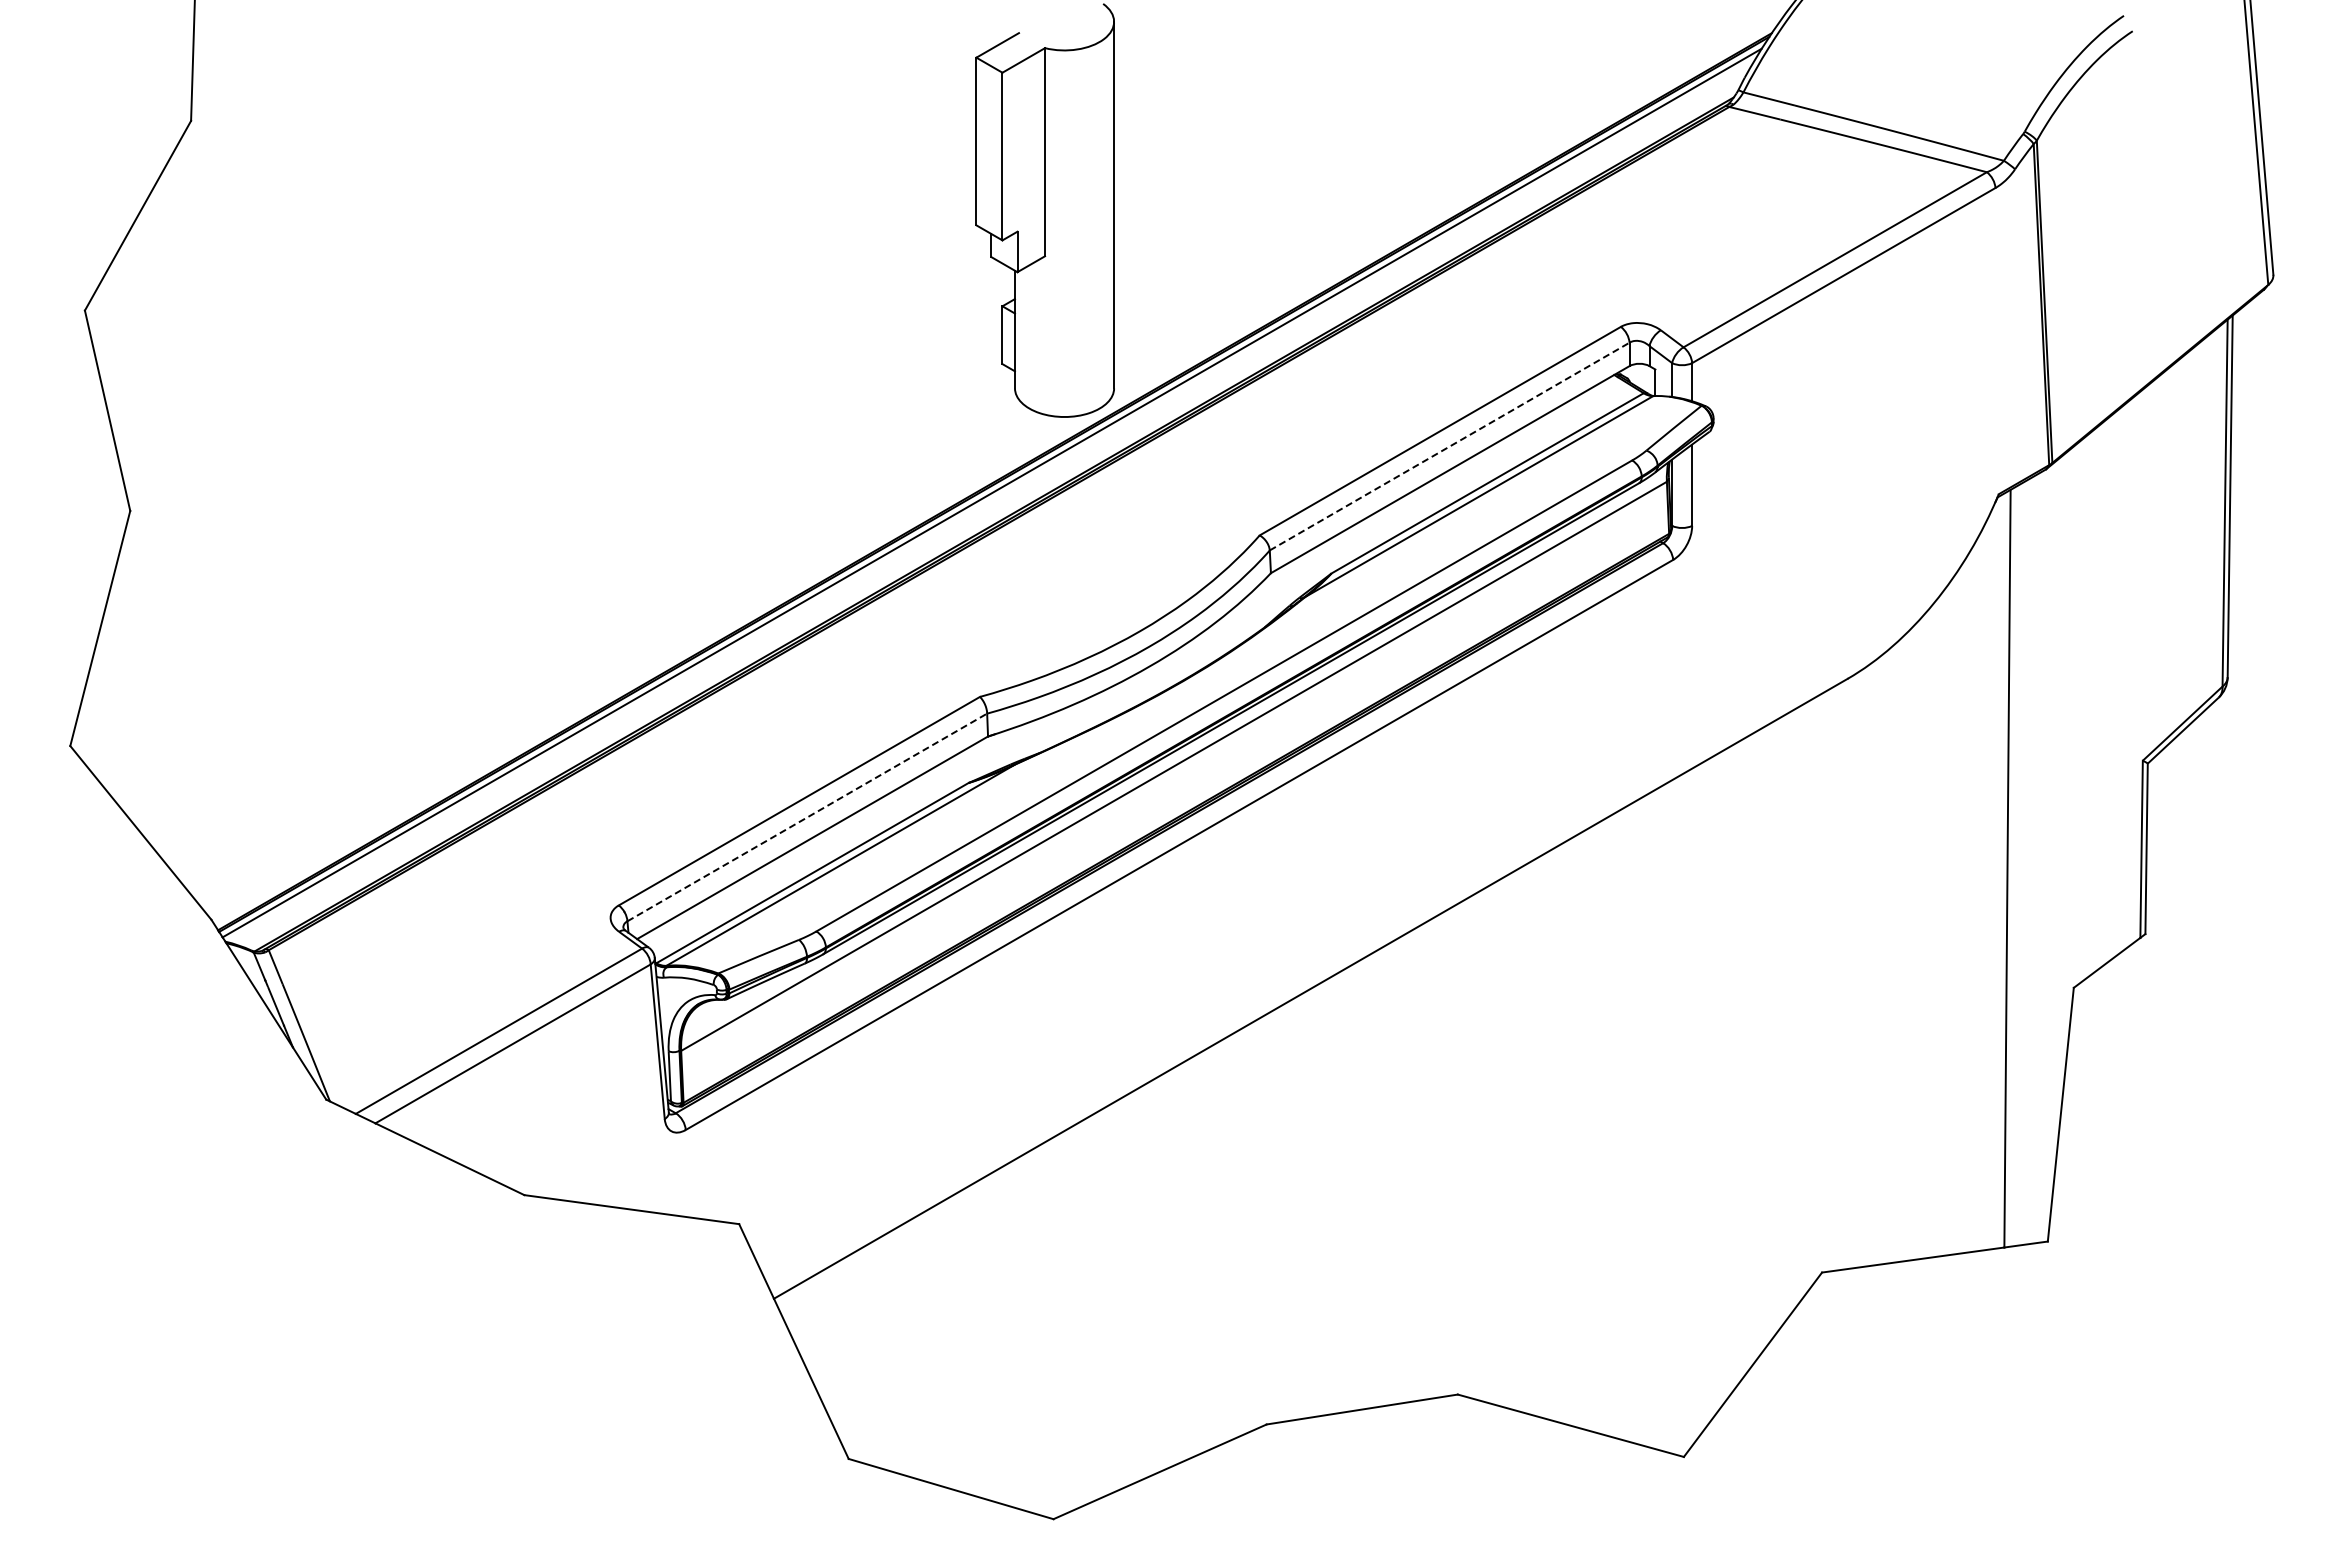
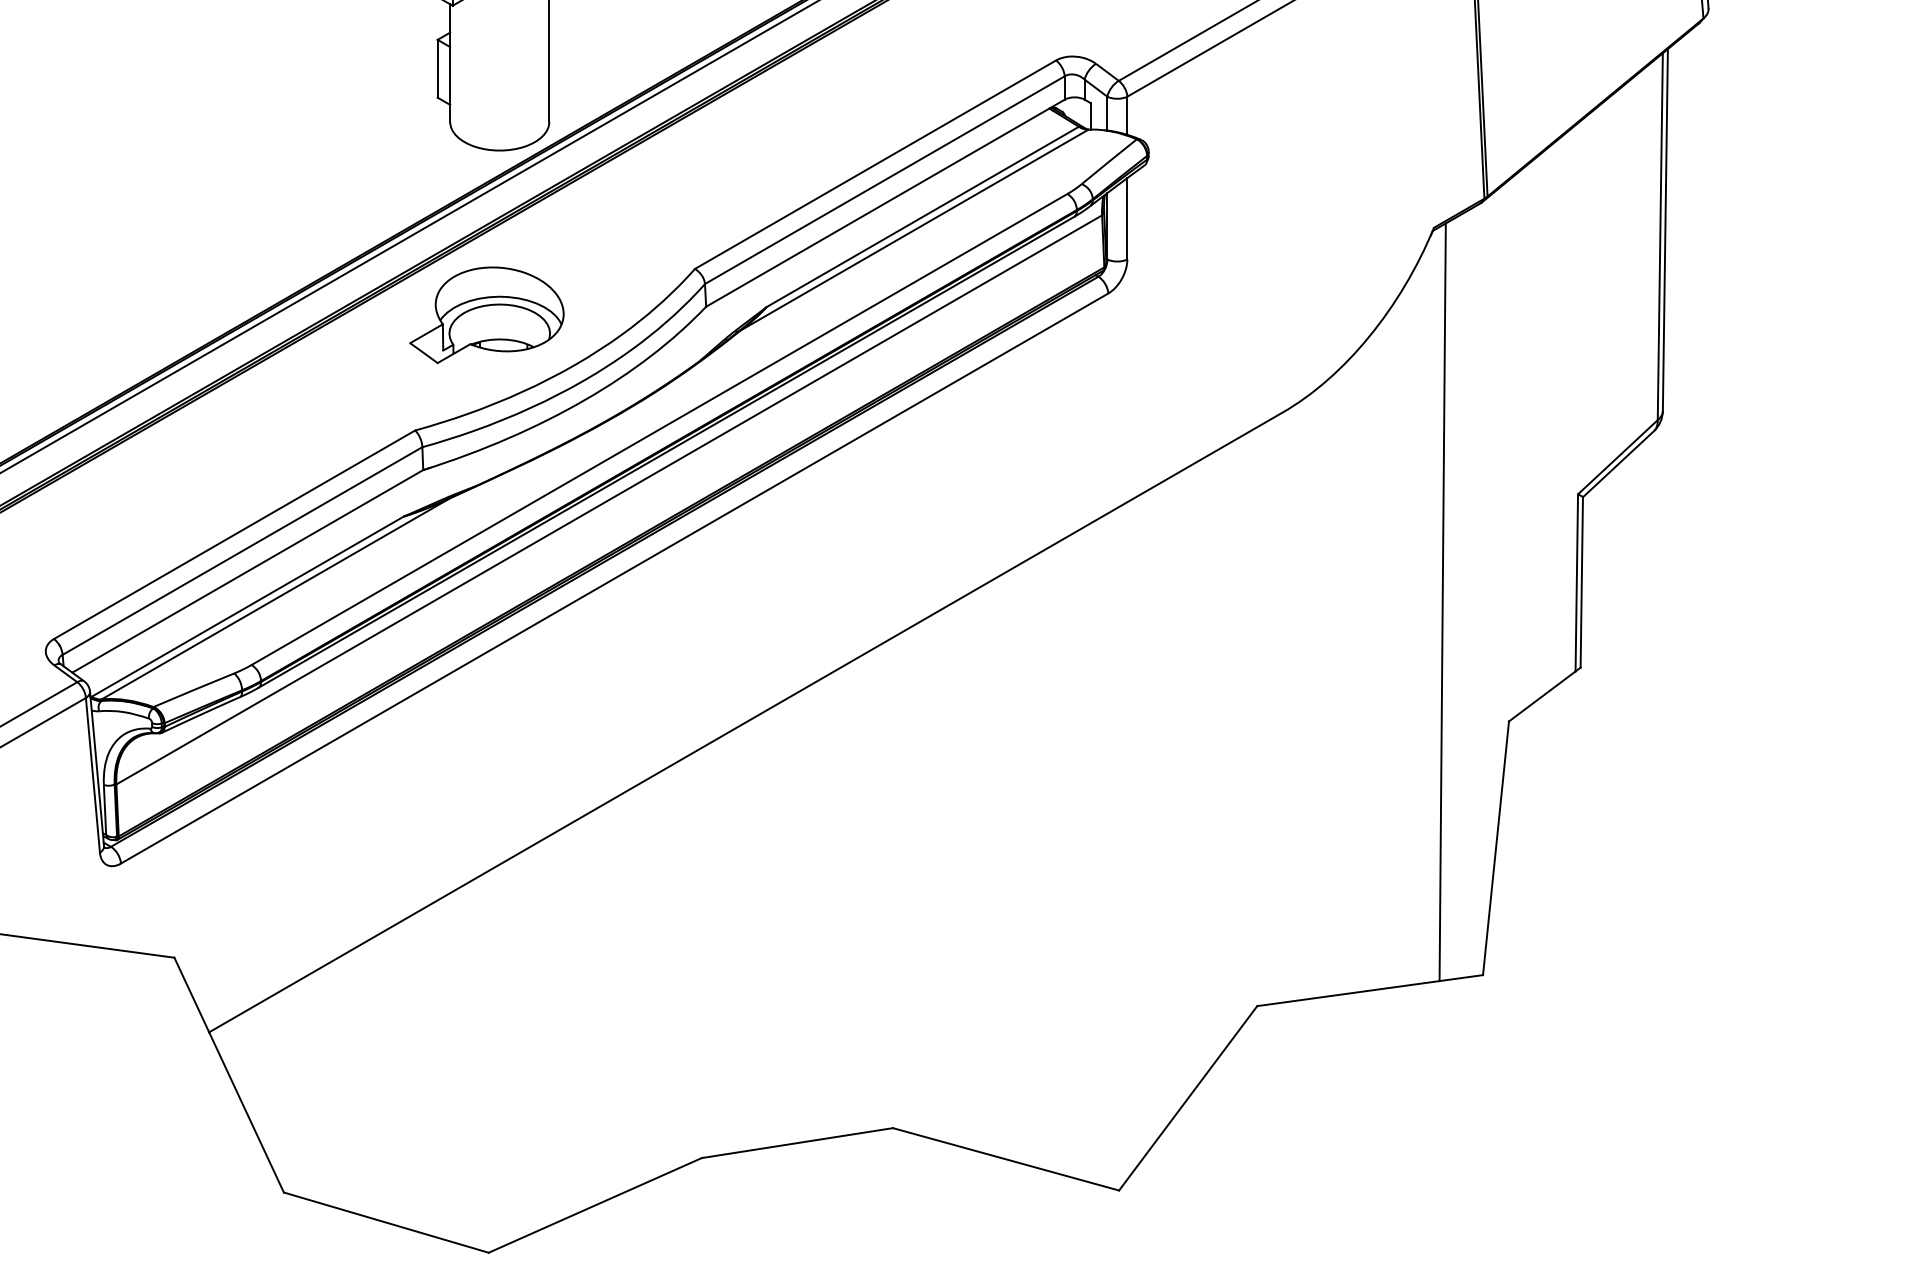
line: (1449, 446) -> (884, 180), dashed -> solid
part: (1051, 581) -> (486, 315), added
line: (807, 817) -> (242, 551), dashed -> solid

